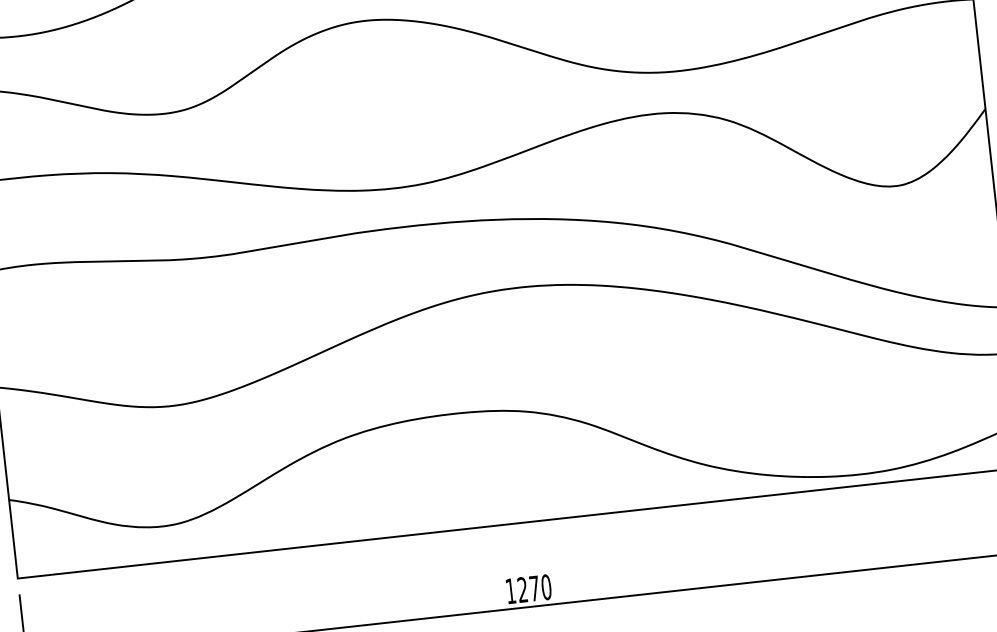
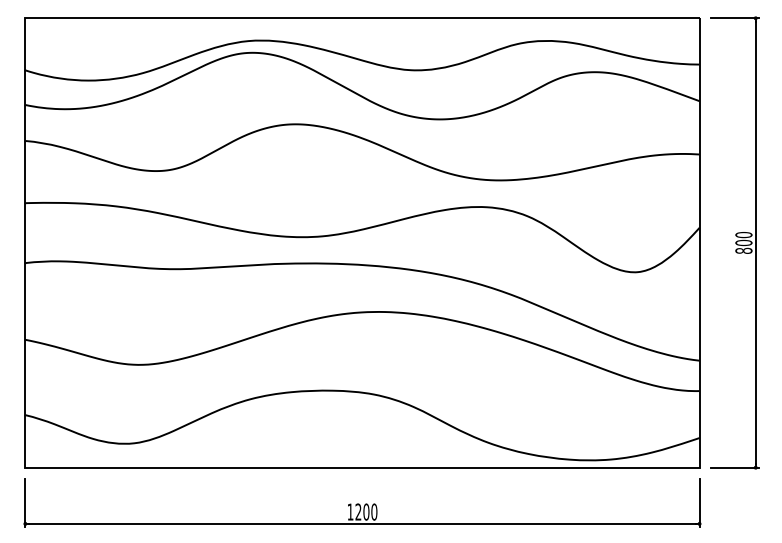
text: (534, 587) -> (366, 511), 1270 -> 1200

